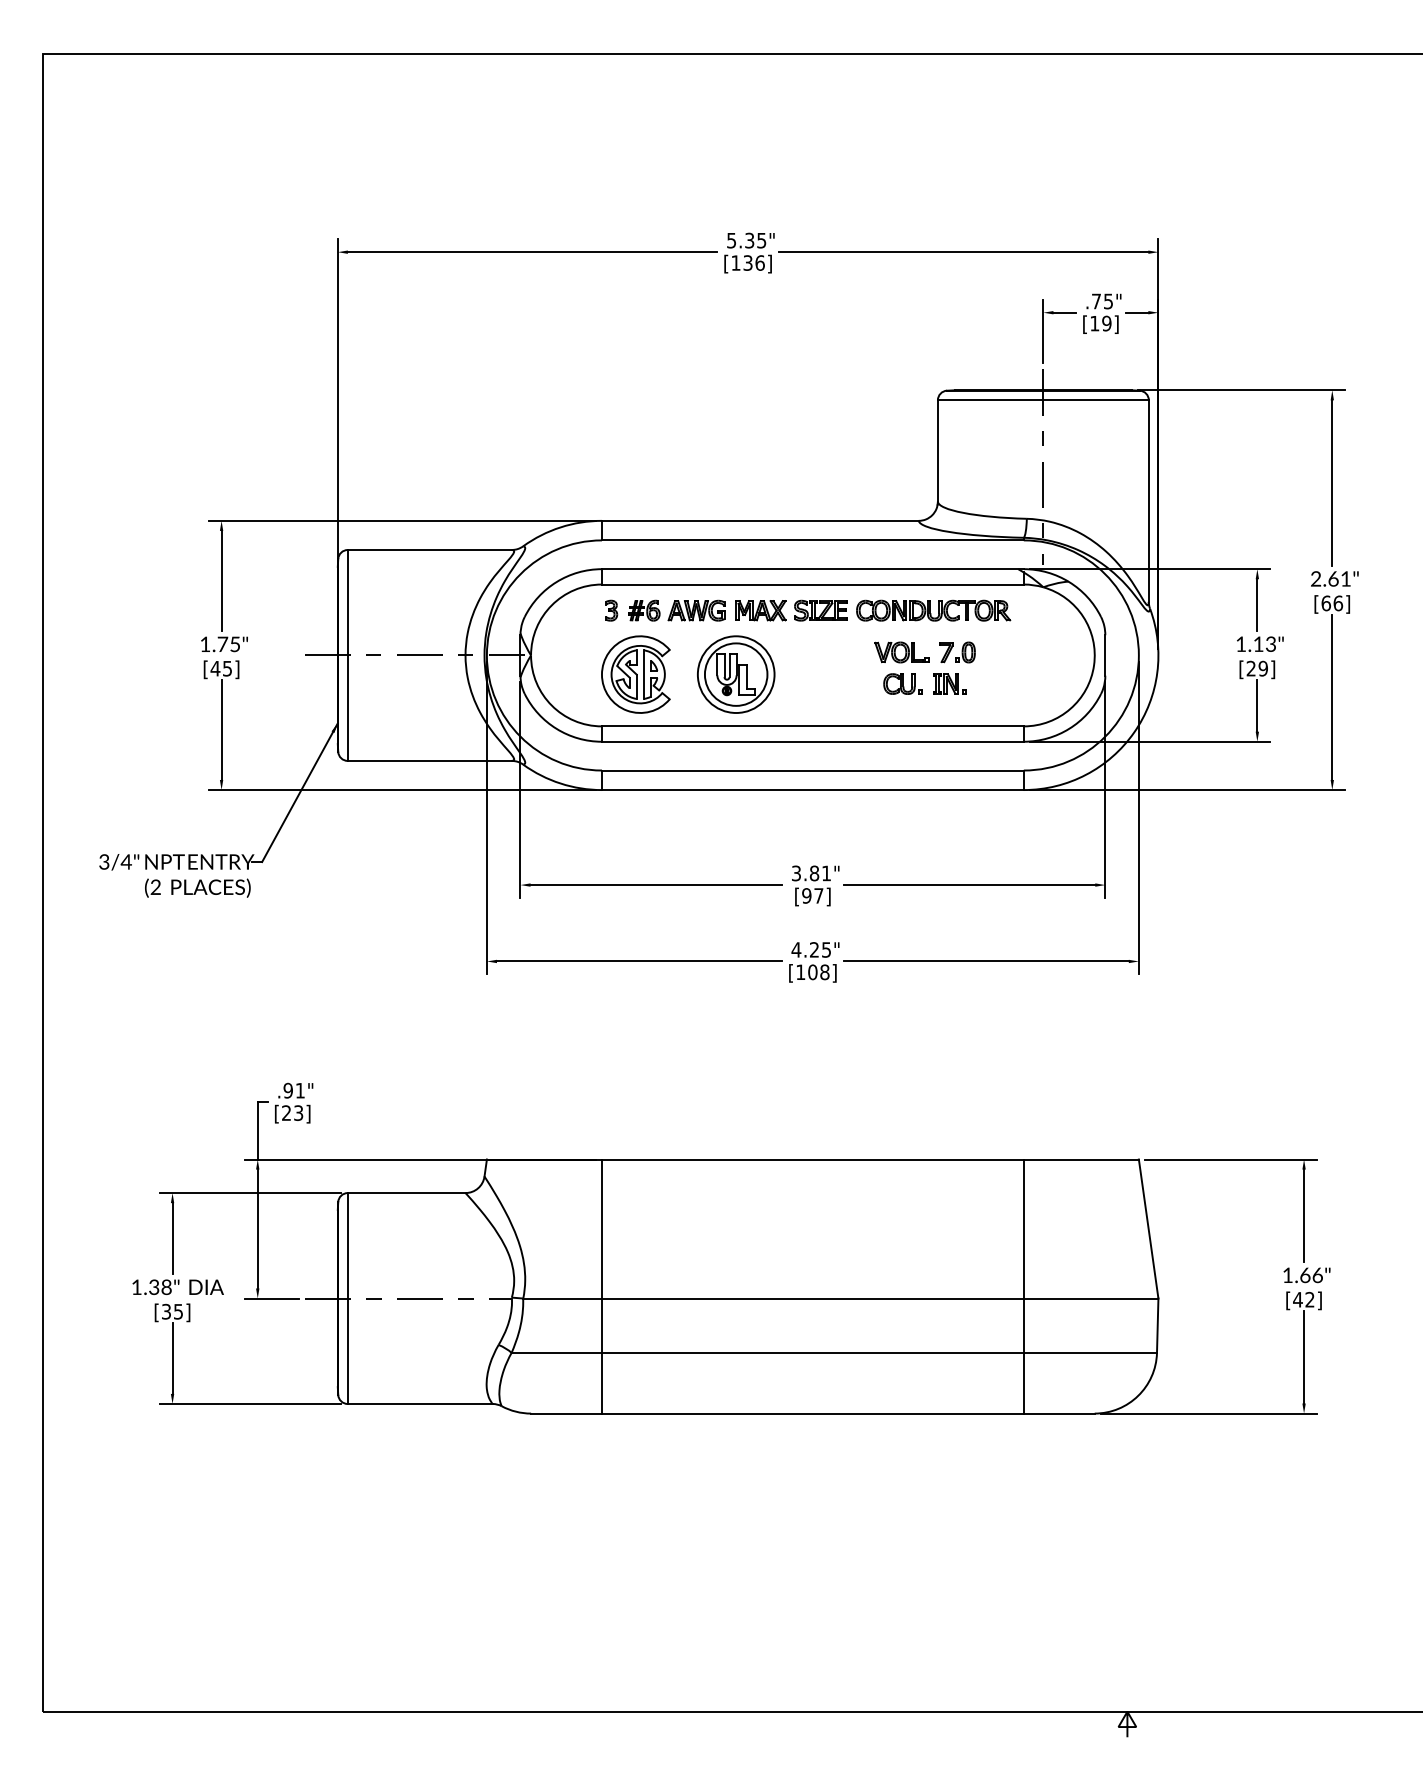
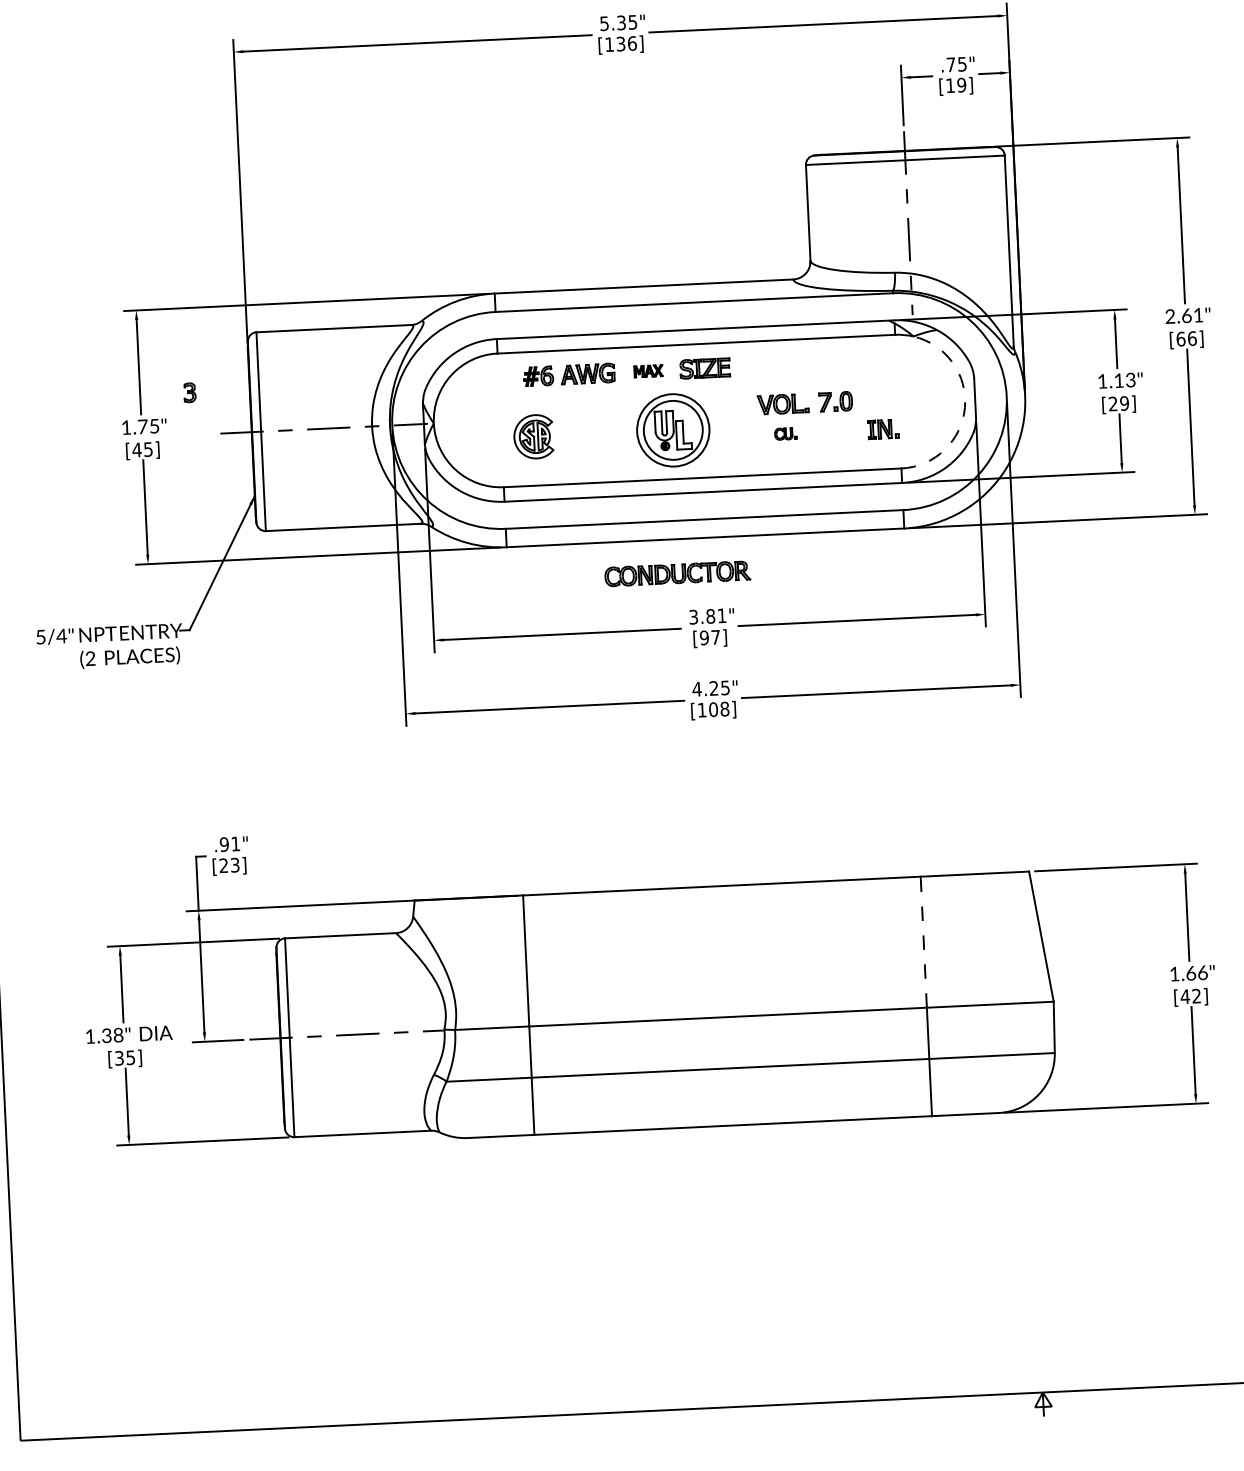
part: (611, 610) -> (190, 392), moved
part: (760, 610) -> (648, 370), size x0.6
part: (933, 610) -> (677, 573), moved
arc: (1094, 665) -> (965, 407), solid -> dashed
part: (635, 674) -> (533, 436), size x0.6
part: (736, 674) -> (673, 430), moved
part: (902, 683) -> (785, 433), size x0.6
part: (949, 683) -> (883, 428), moved
text: (104, 861) -> (41, 636), 3/4" -> 5/4"
line: (1023, 1229) -> (923, 942), solid -> dashed

